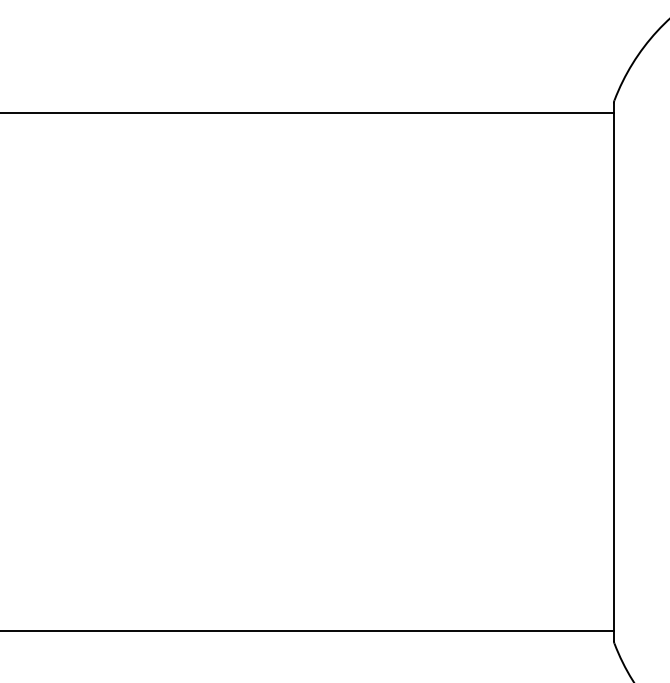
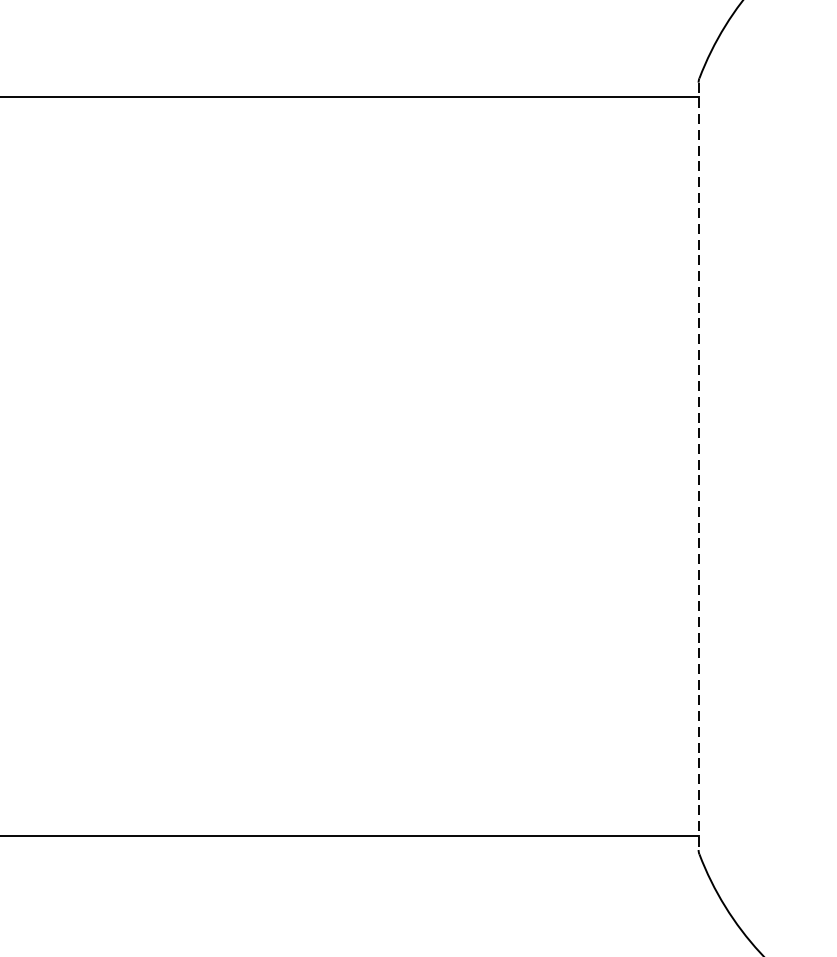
line: (613, 372) -> (697, 467), solid -> dashed

